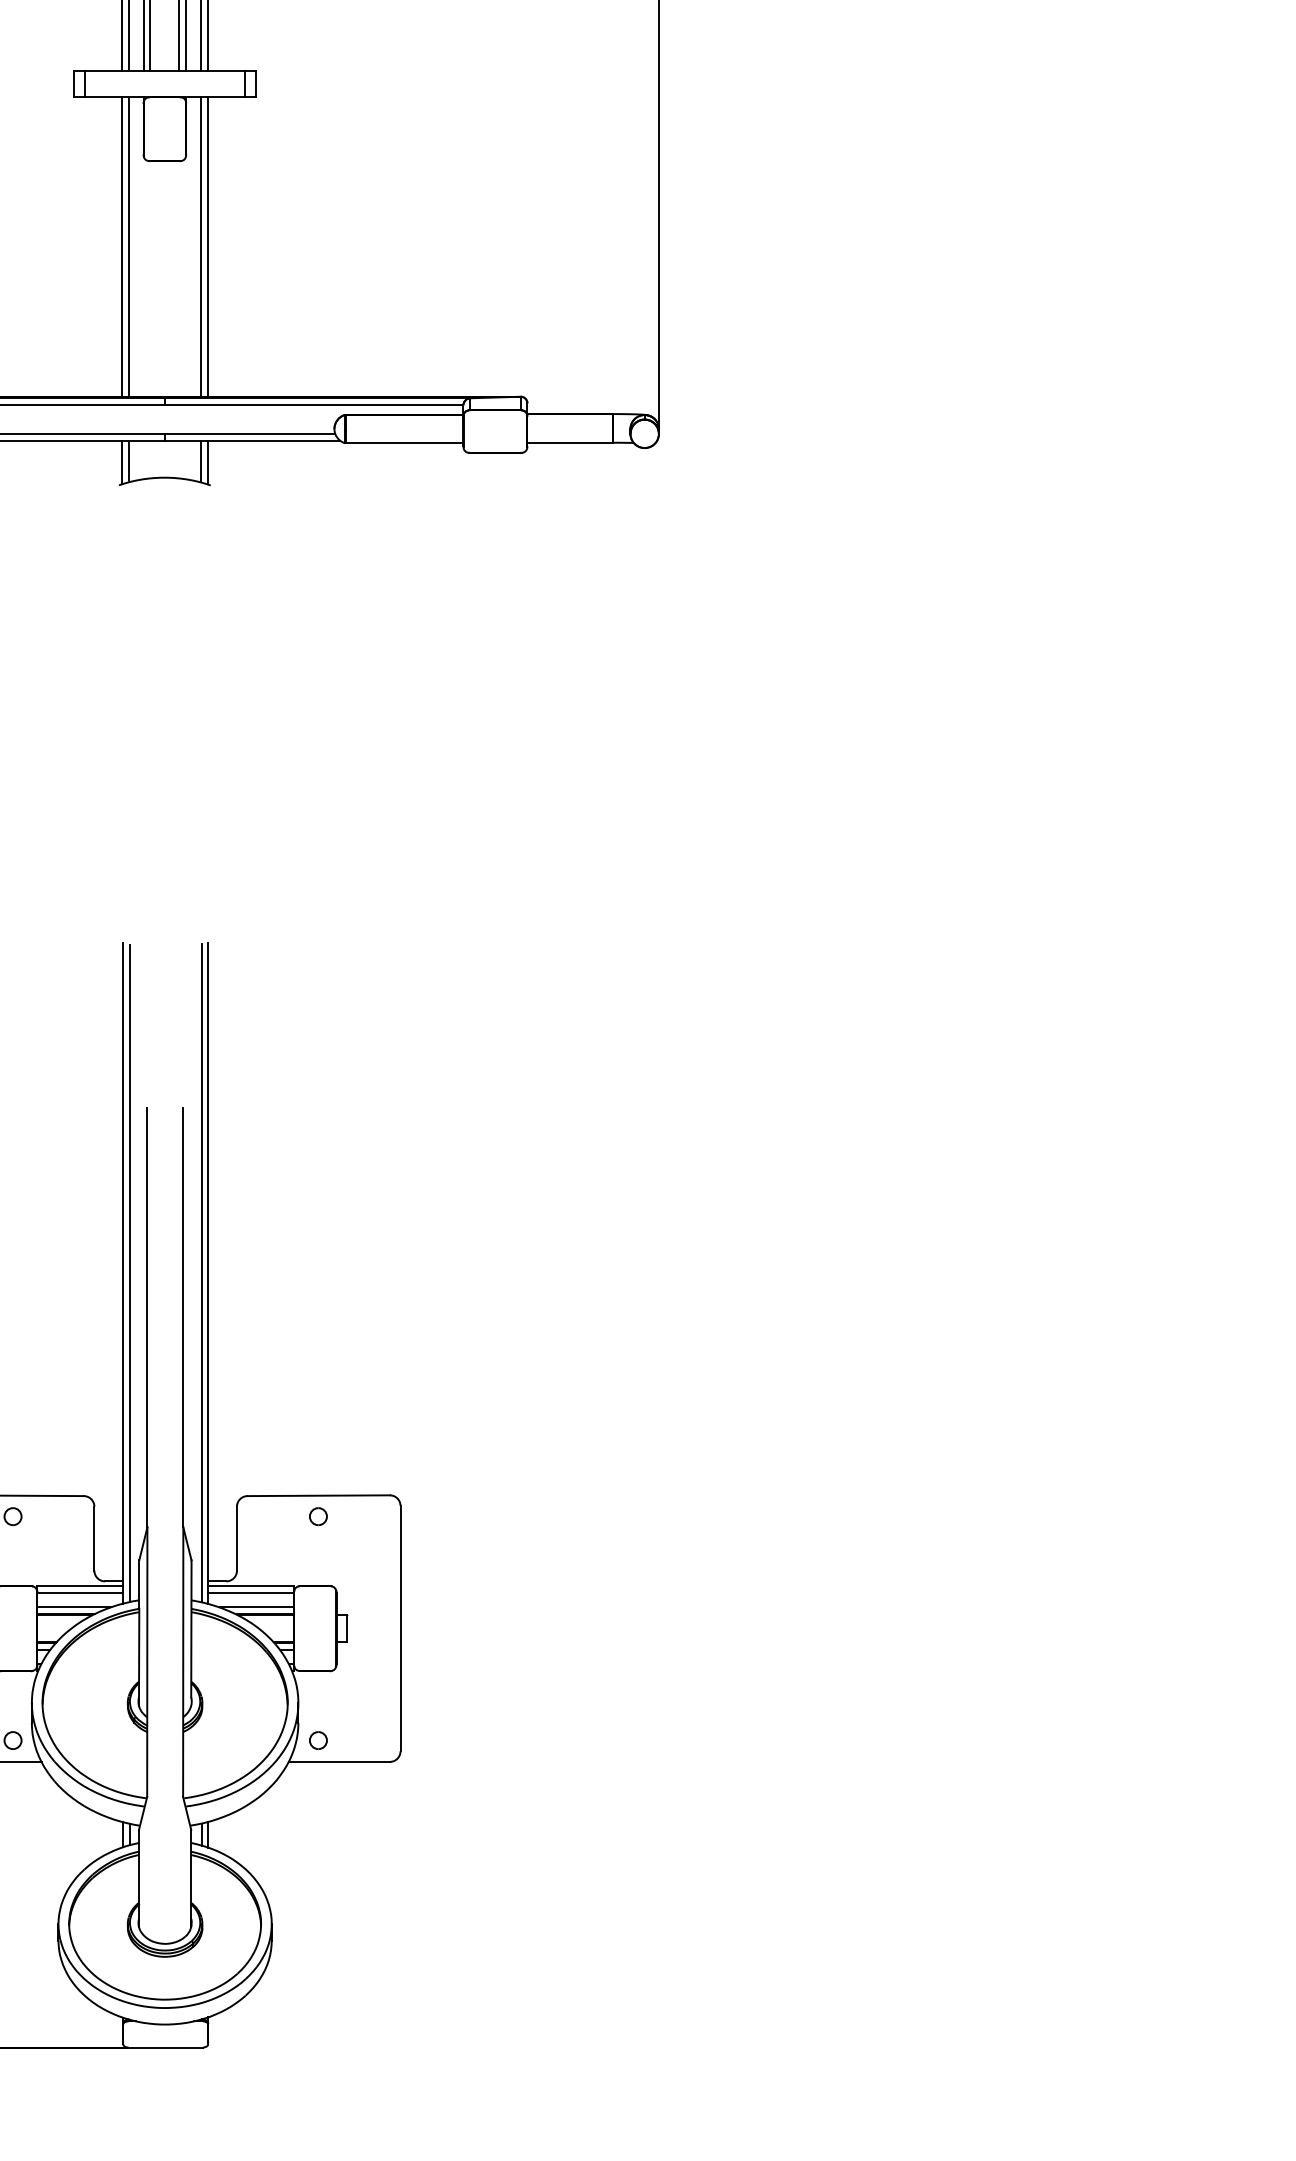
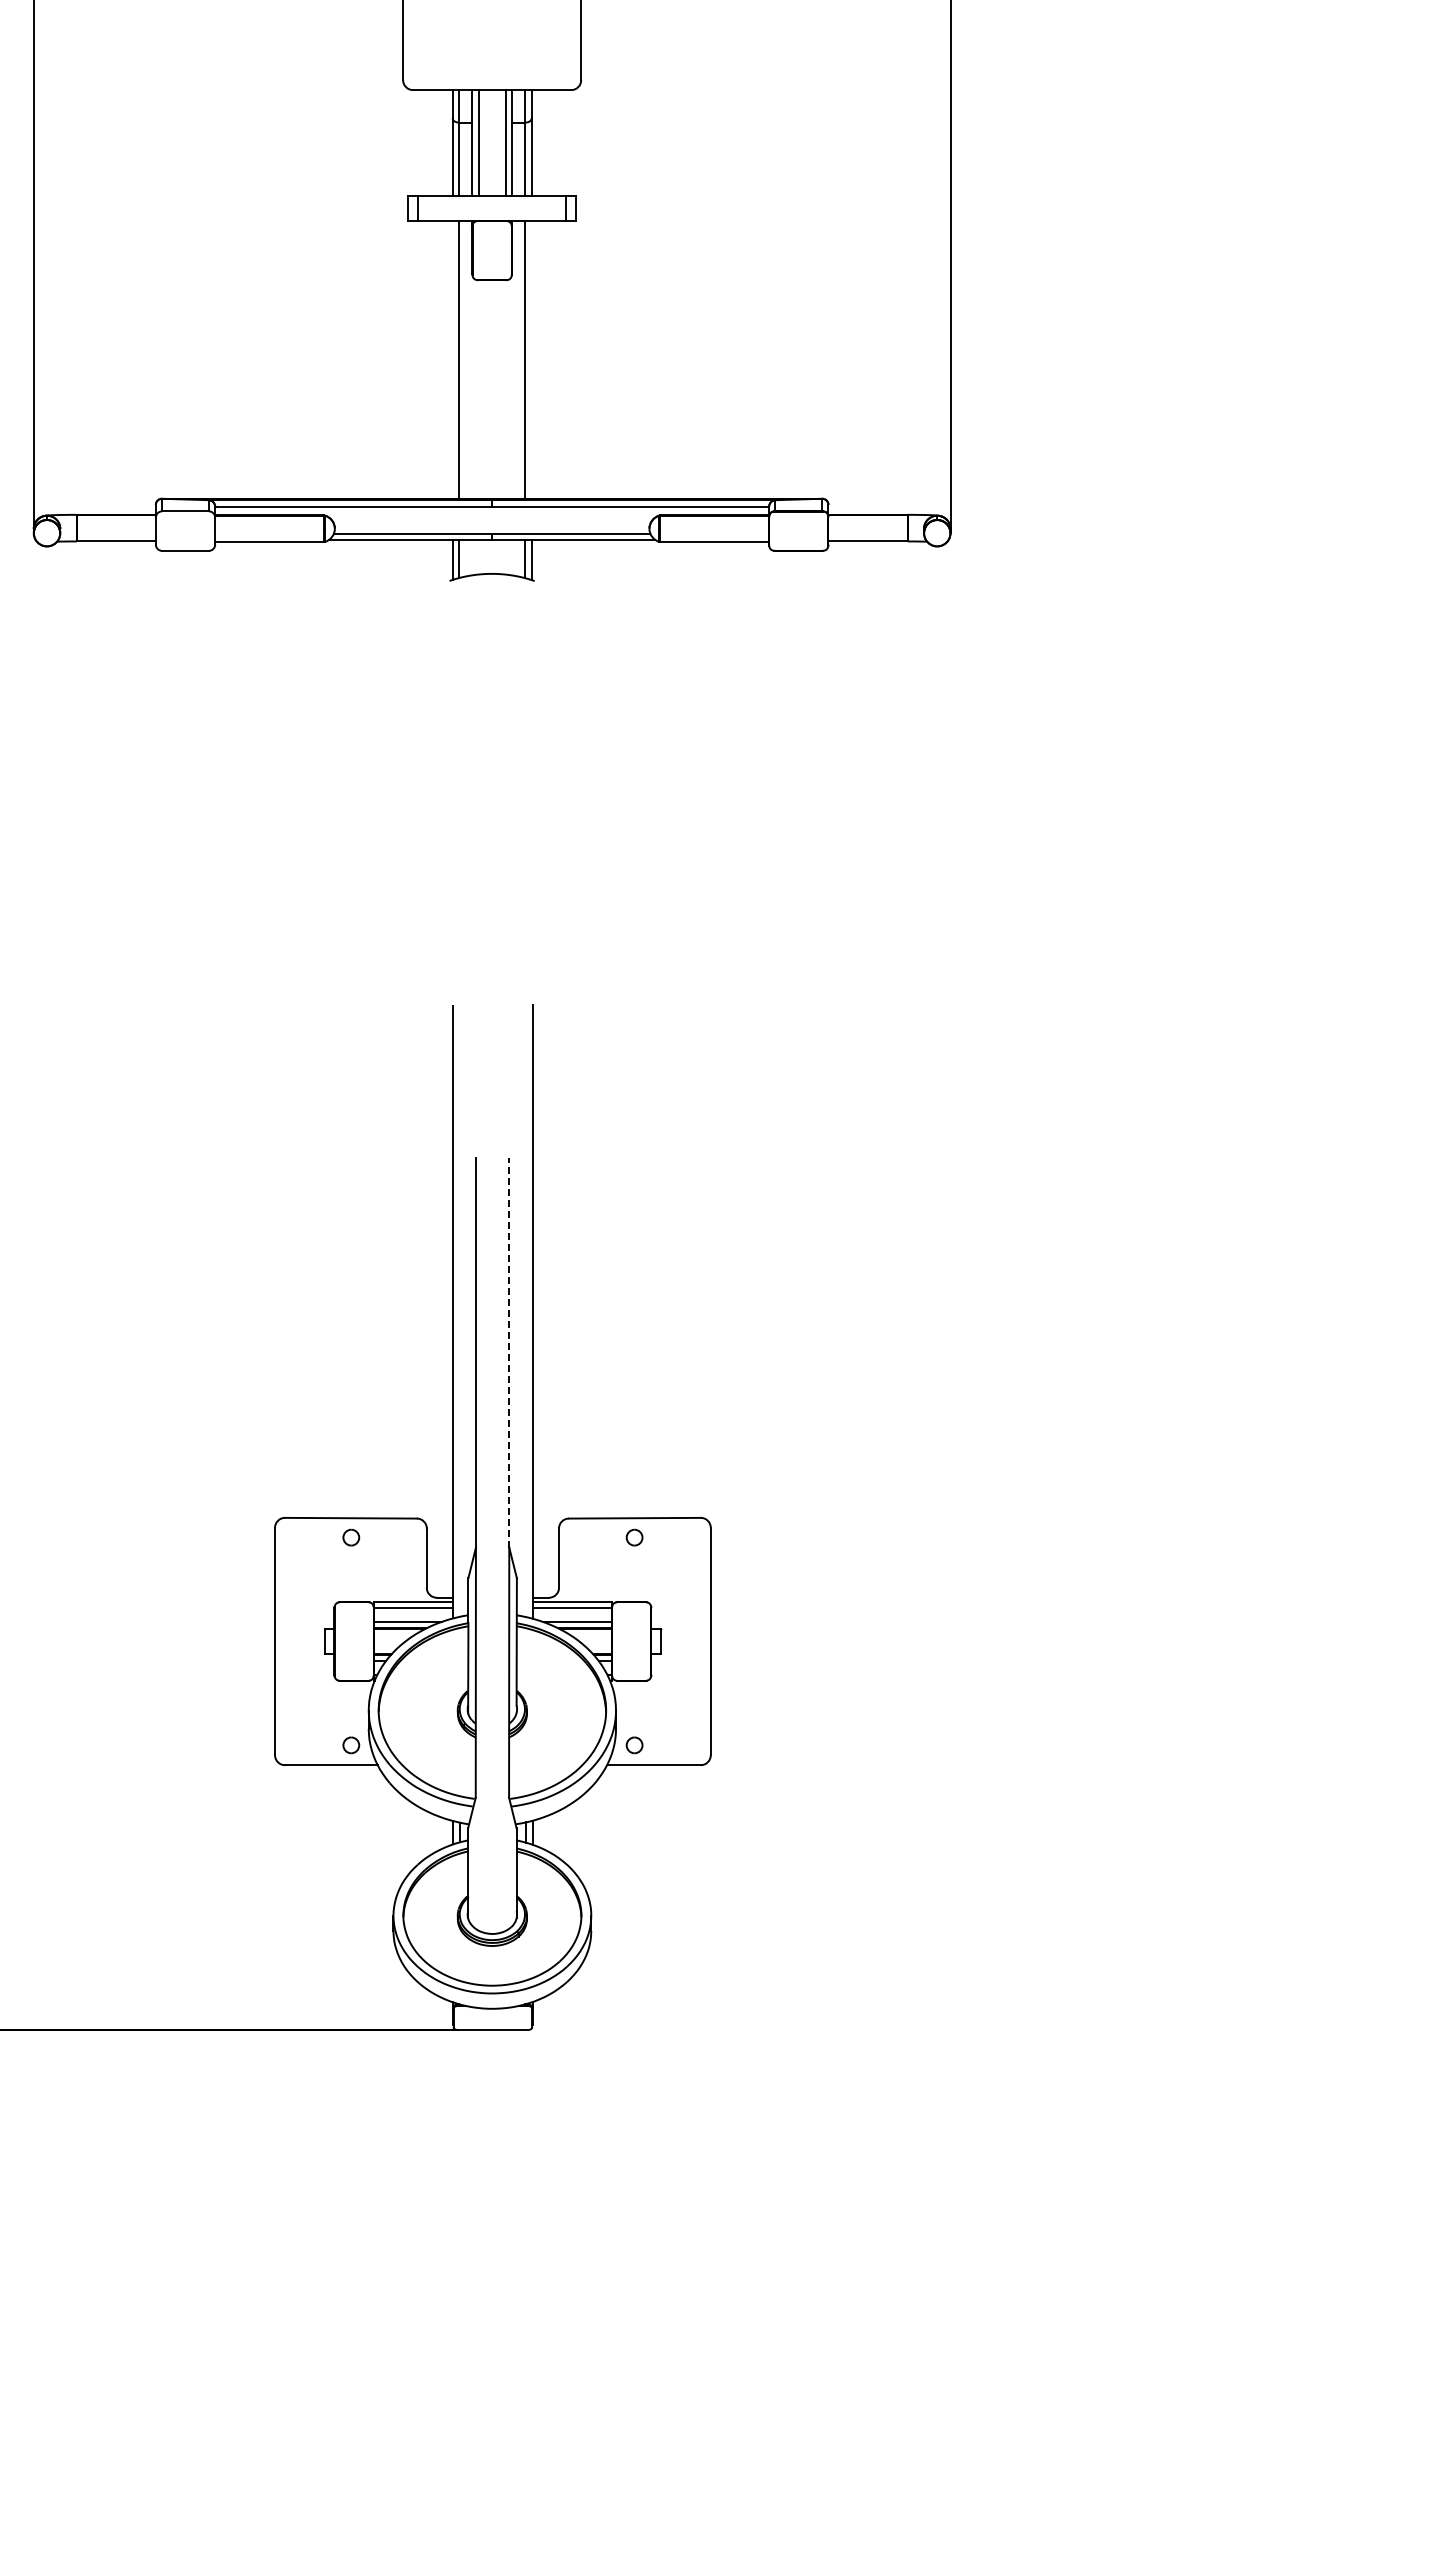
line: (122, 246) -> (452, 359), removed
line: (207, 246) -> (531, 359), removed
line: (129, 1272) -> (459, 1311), removed
line: (201, 1272) -> (526, 1311), removed
line: (183, 1318) -> (509, 1353), solid -> dashed

